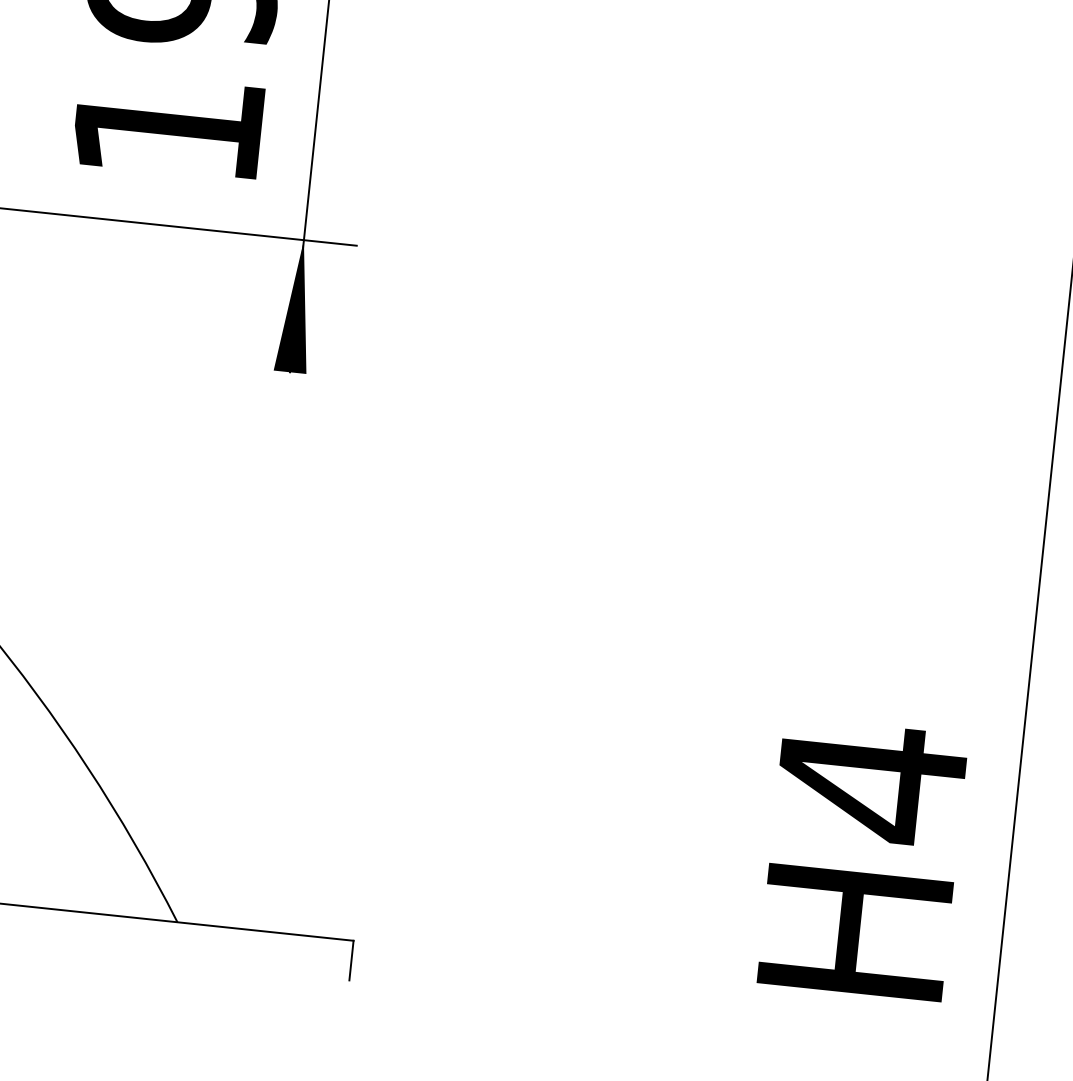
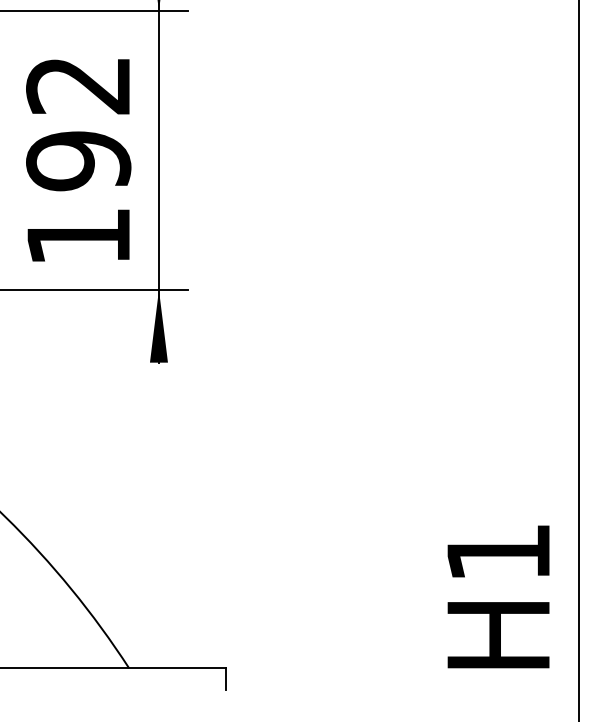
text: (870, 782) -> (498, 552), H4 -> H1

